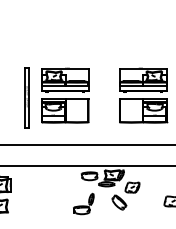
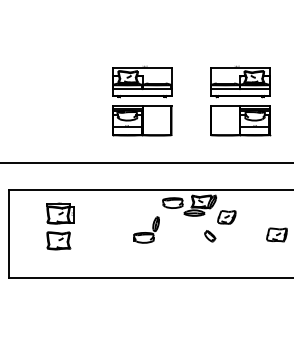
part: (26, 97) -> (93, 104), removed
part: (118, 202) -> (209, 236), size x0.6
part: (83, 203) -> (146, 229), moved

